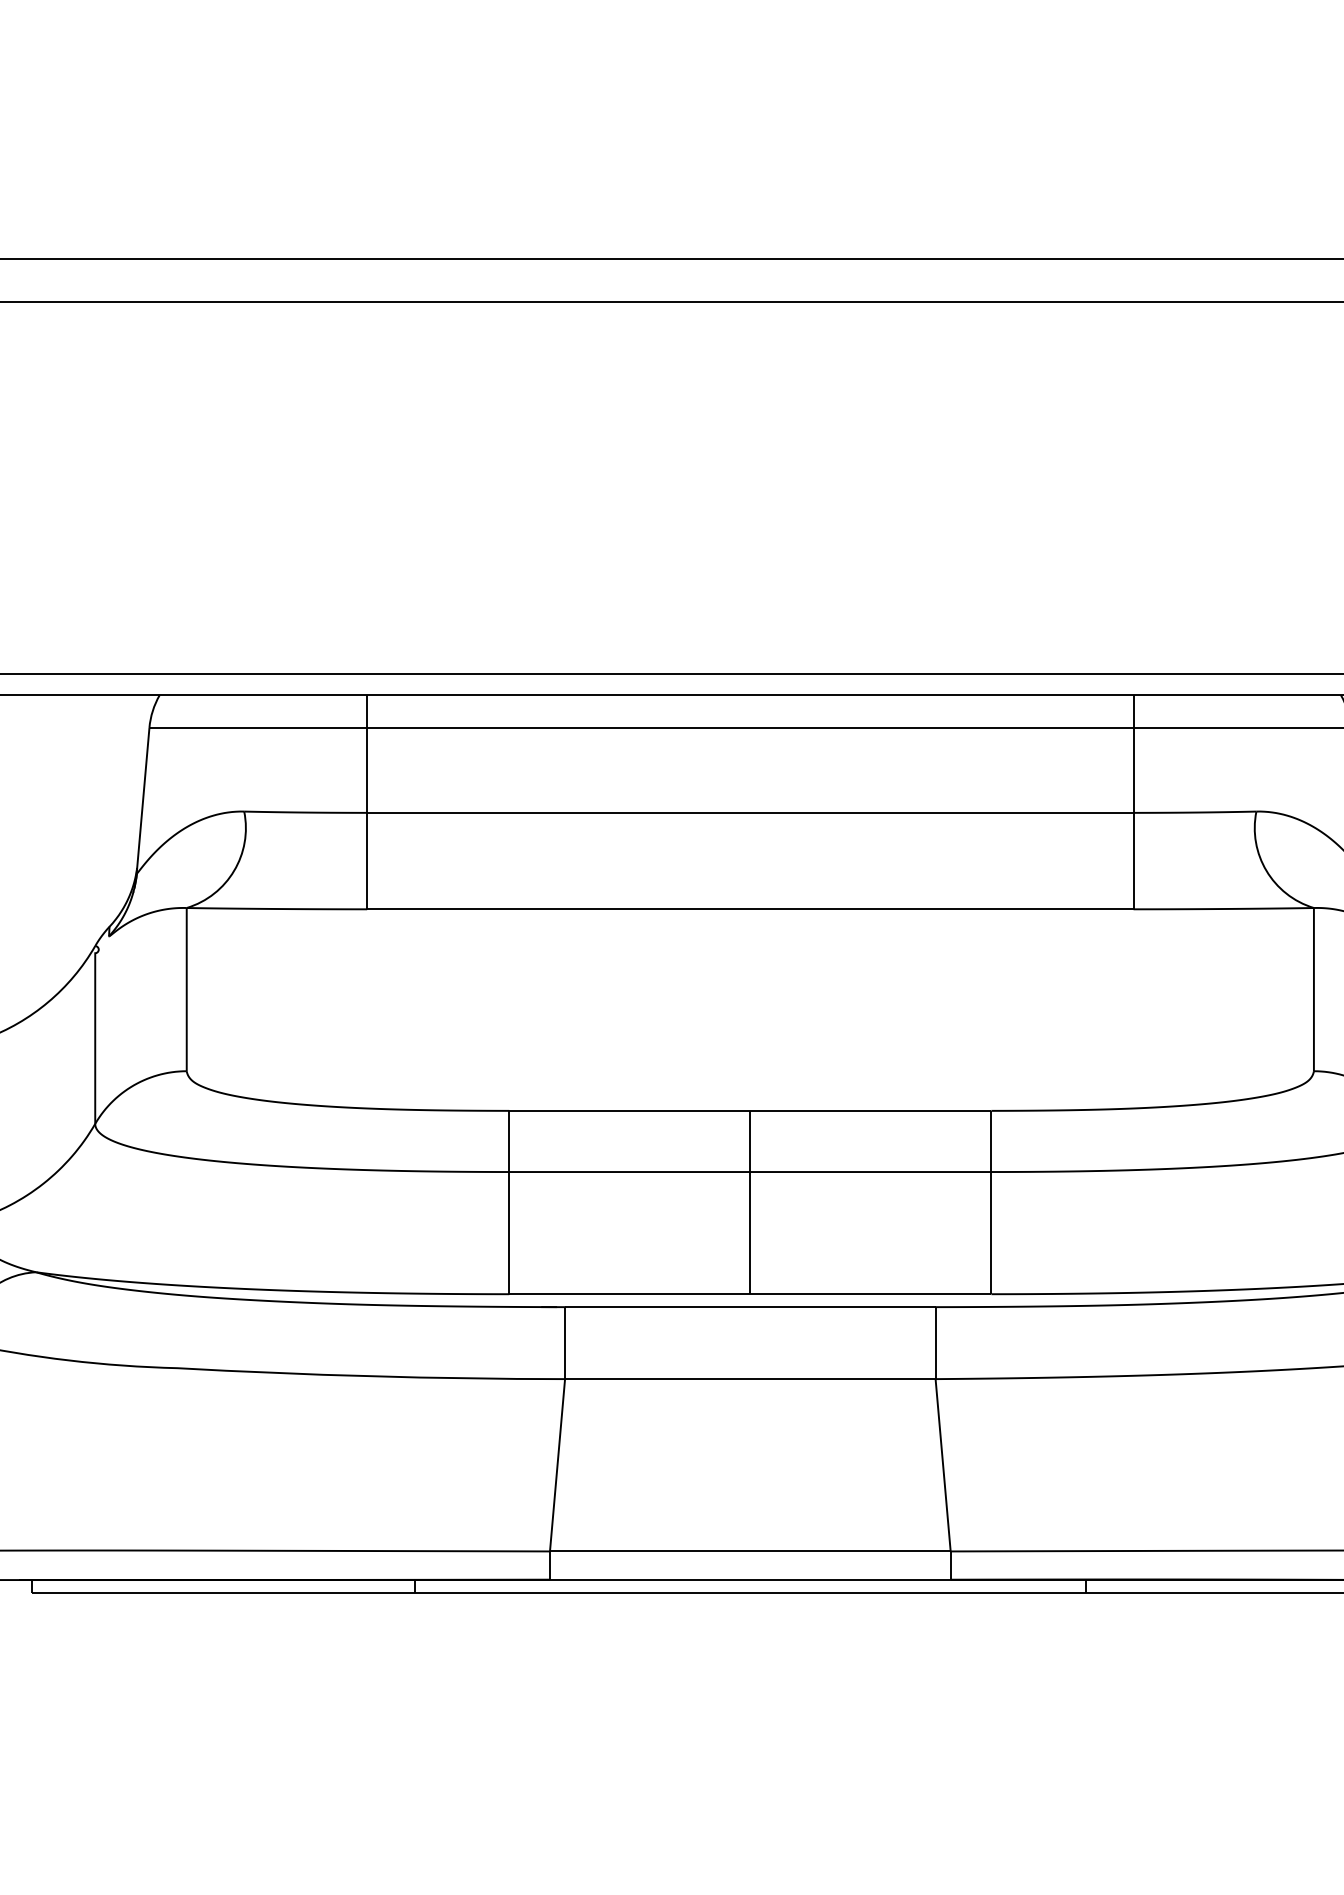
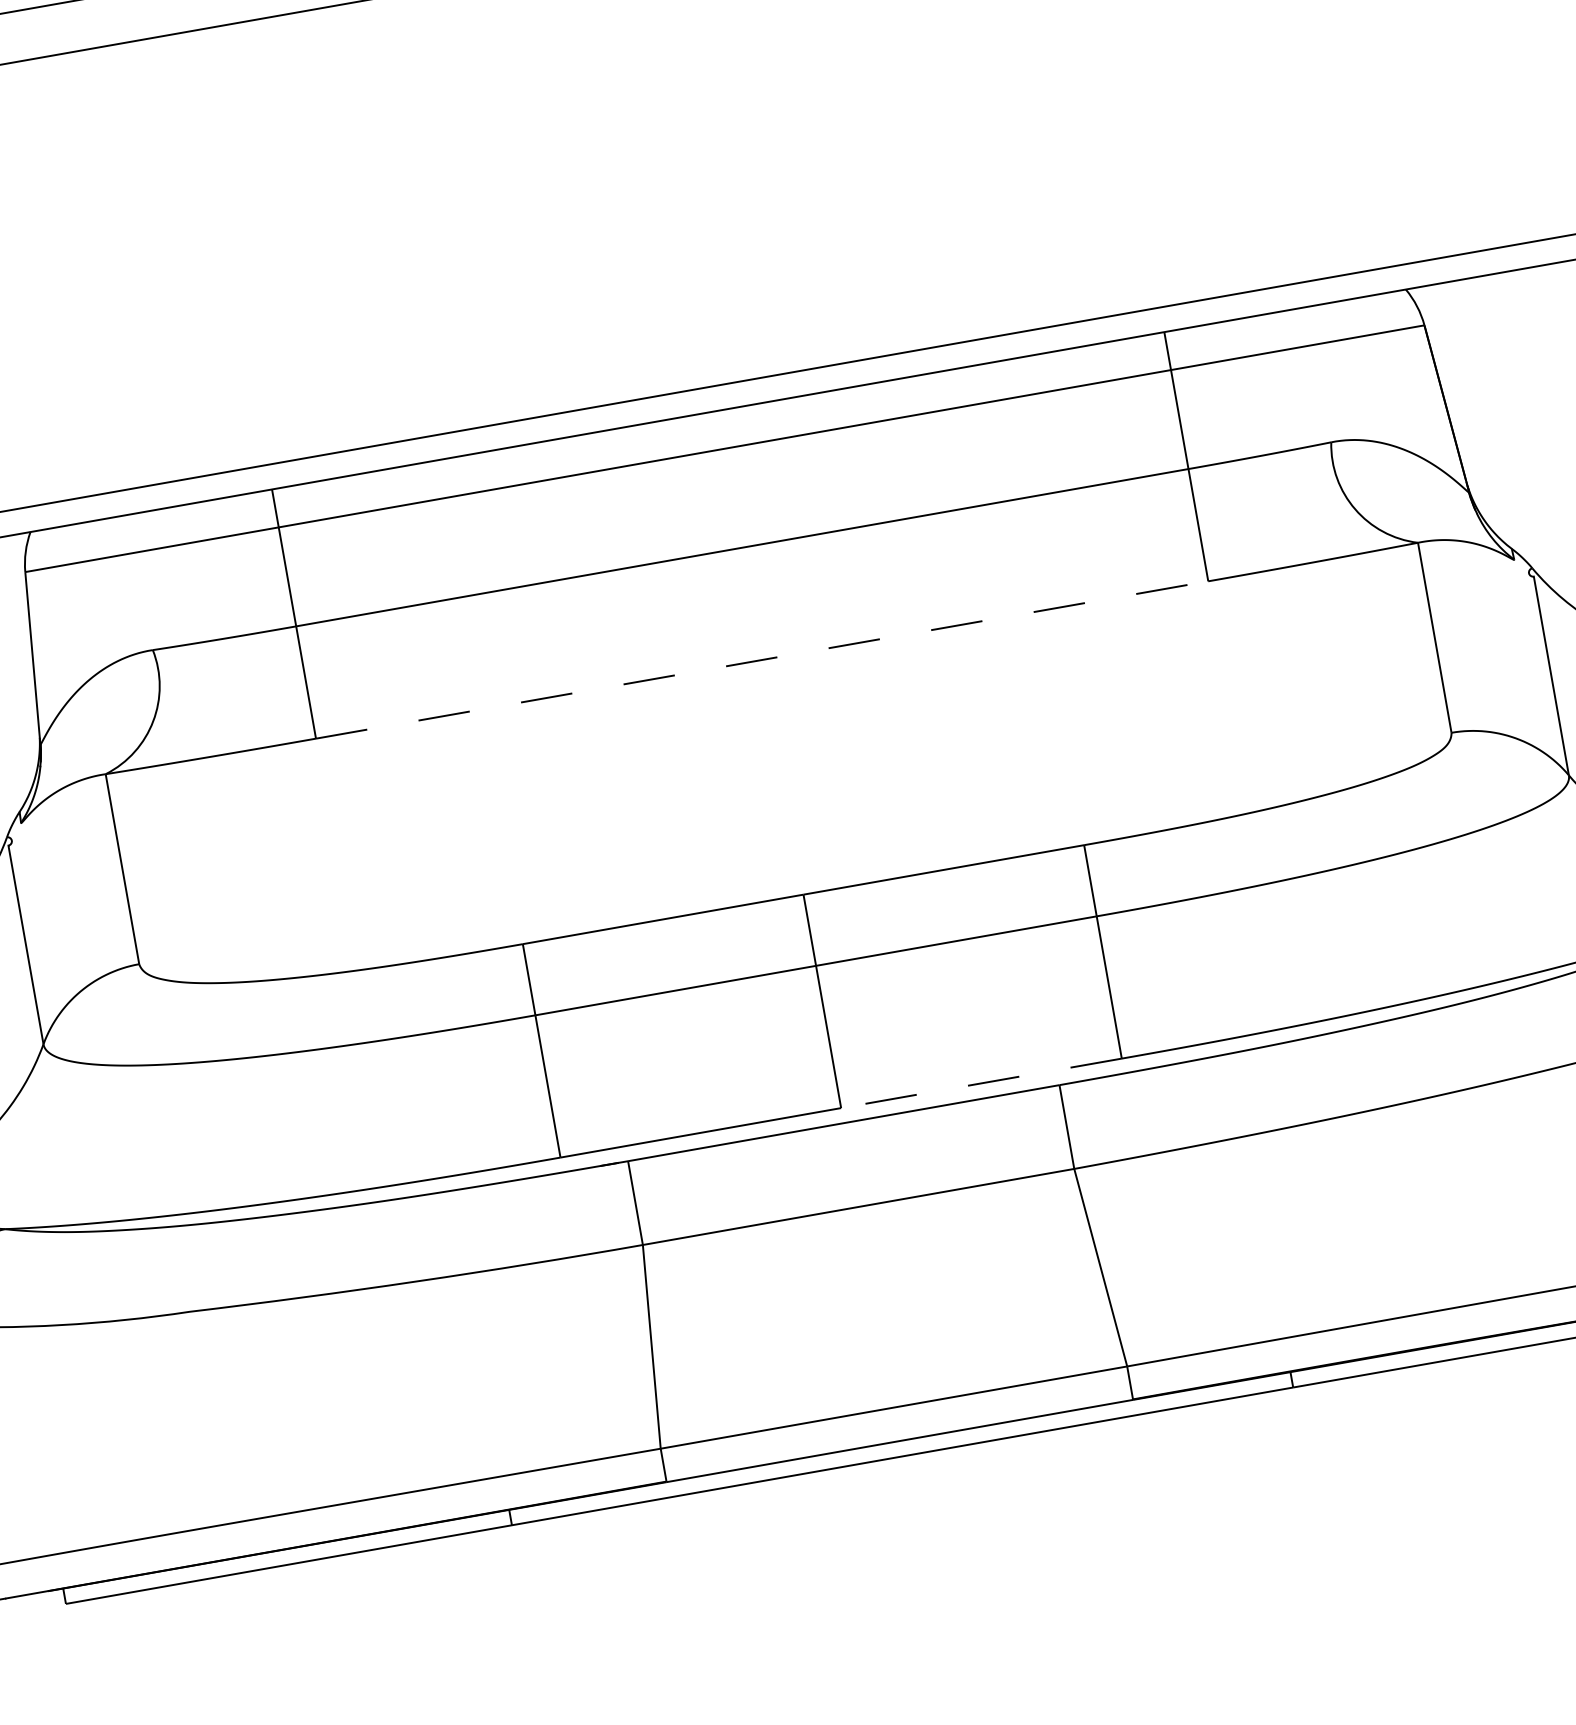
line: (750, 909) -> (762, 660), solid -> dashed
line: (870, 1294) -> (981, 1083), solid -> dashed

